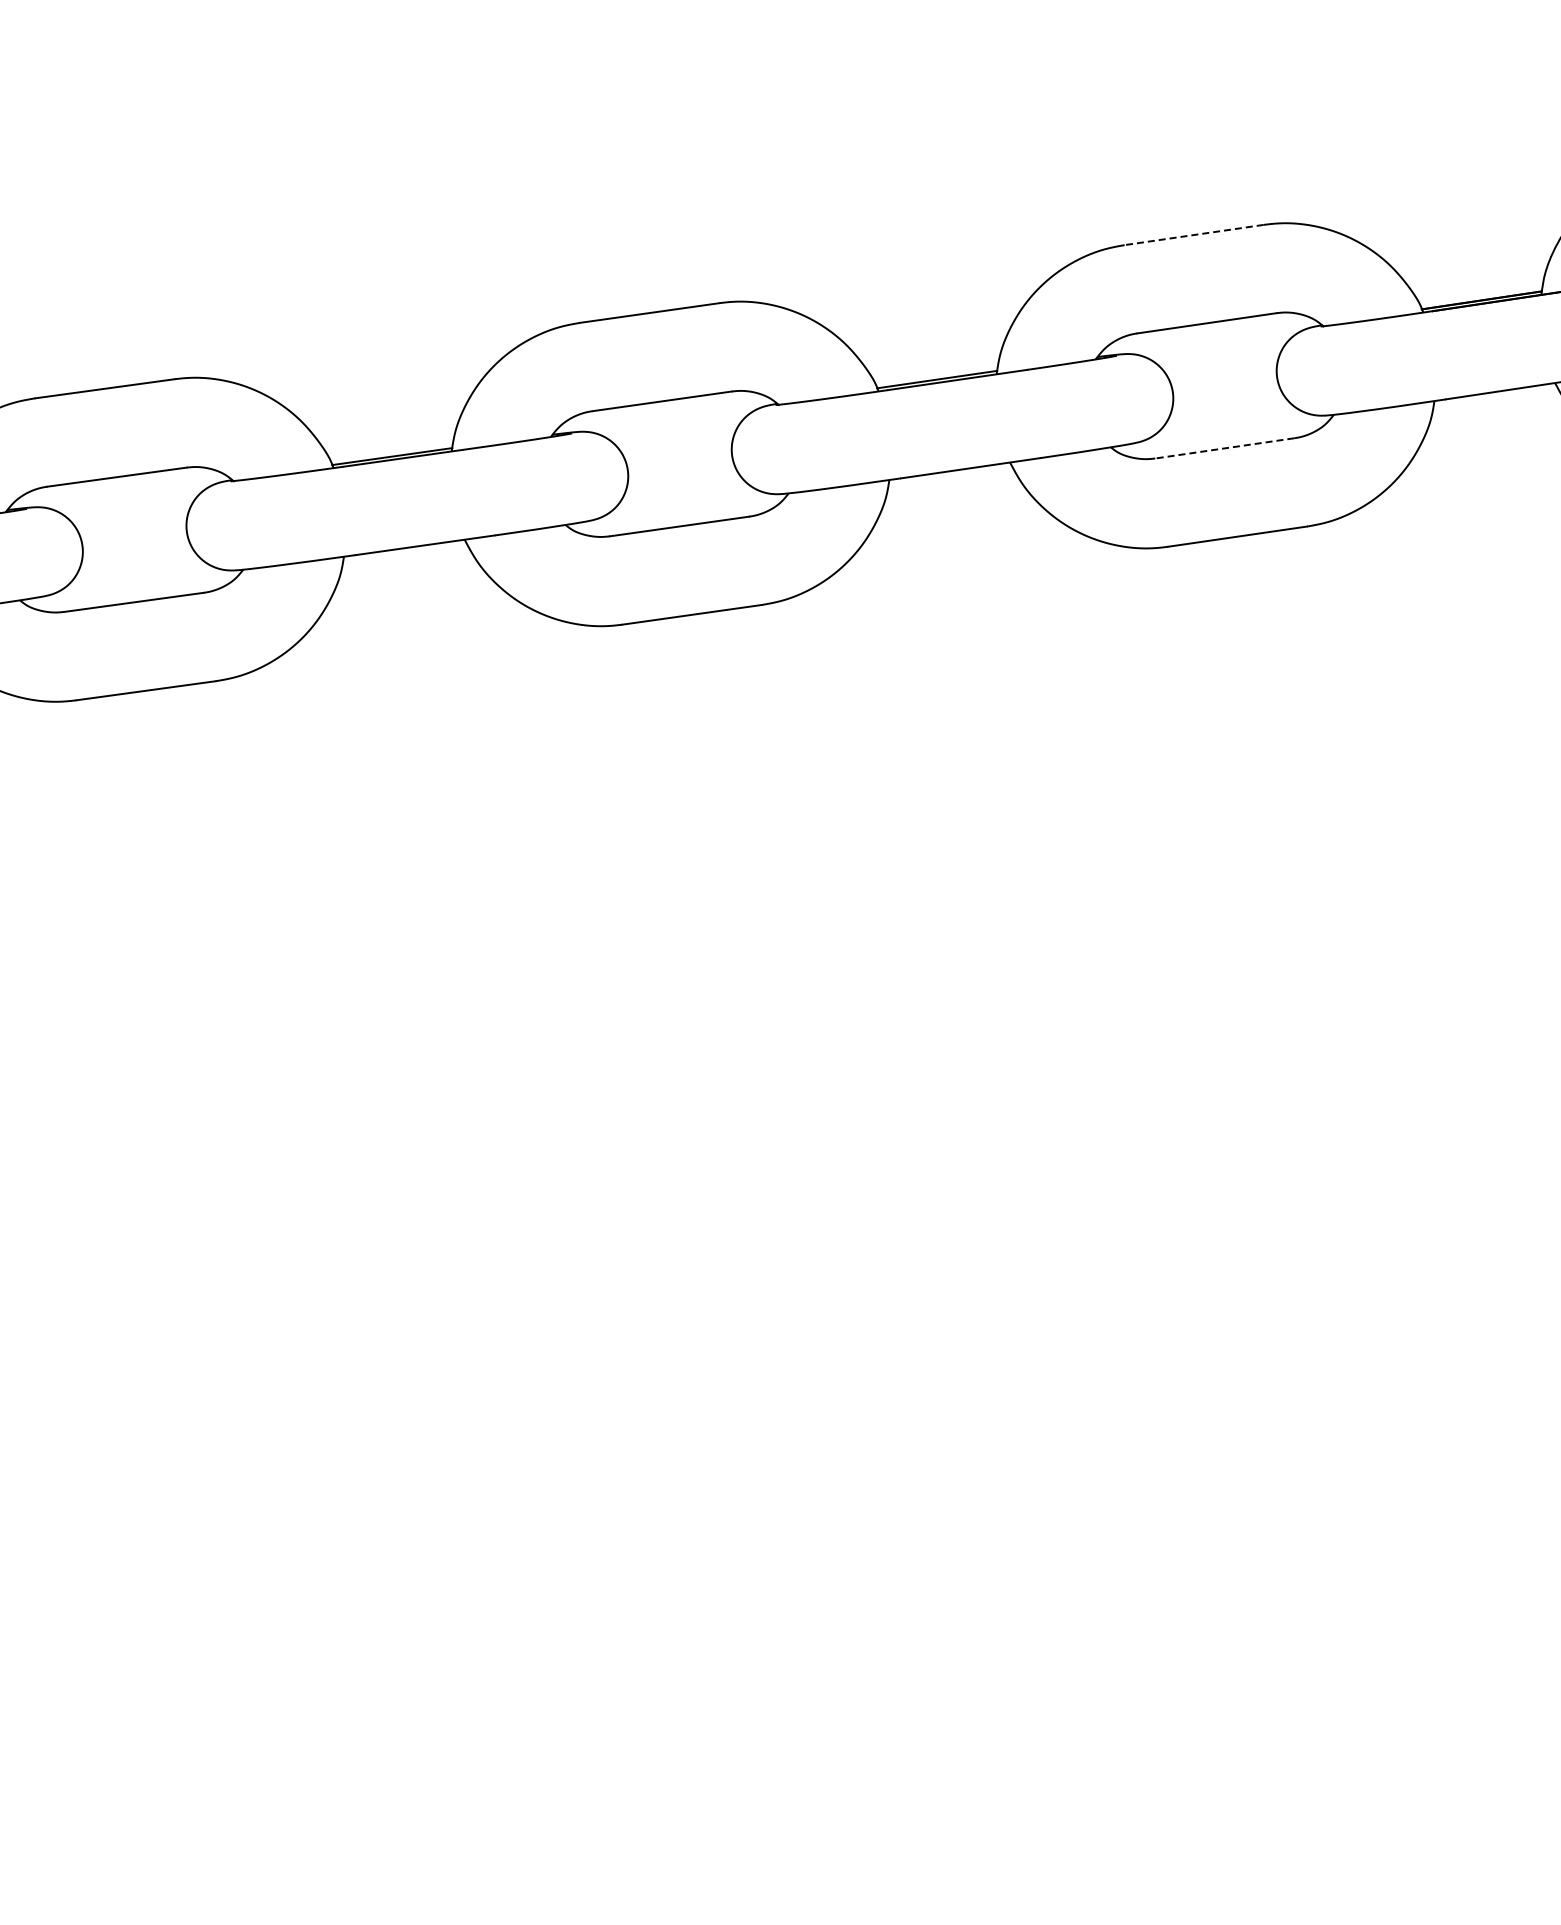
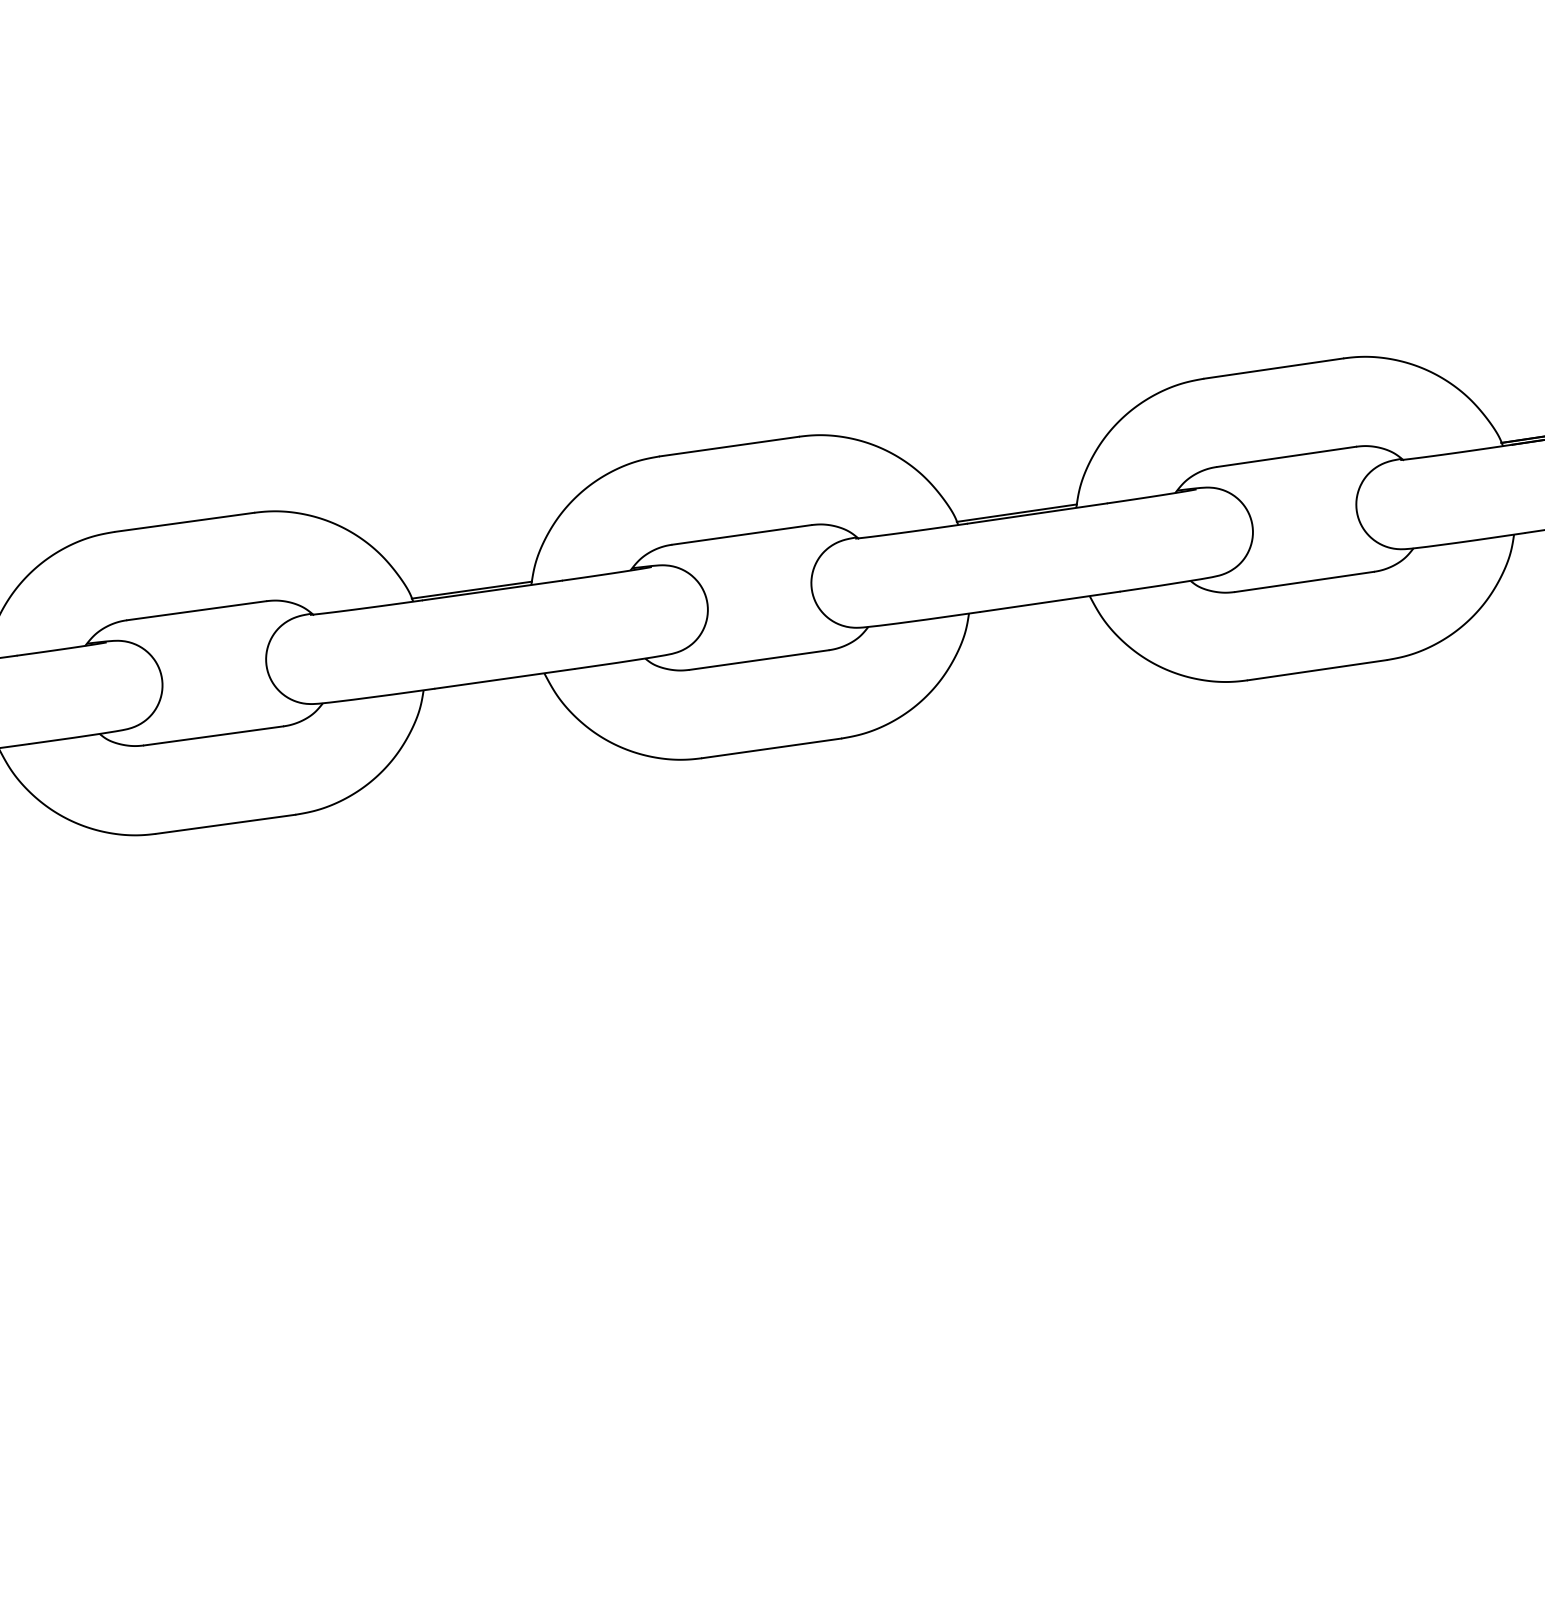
line: (1193, 235) -> (1273, 369), dashed -> solid
line: (1224, 448) -> (1304, 582), dashed -> solid

